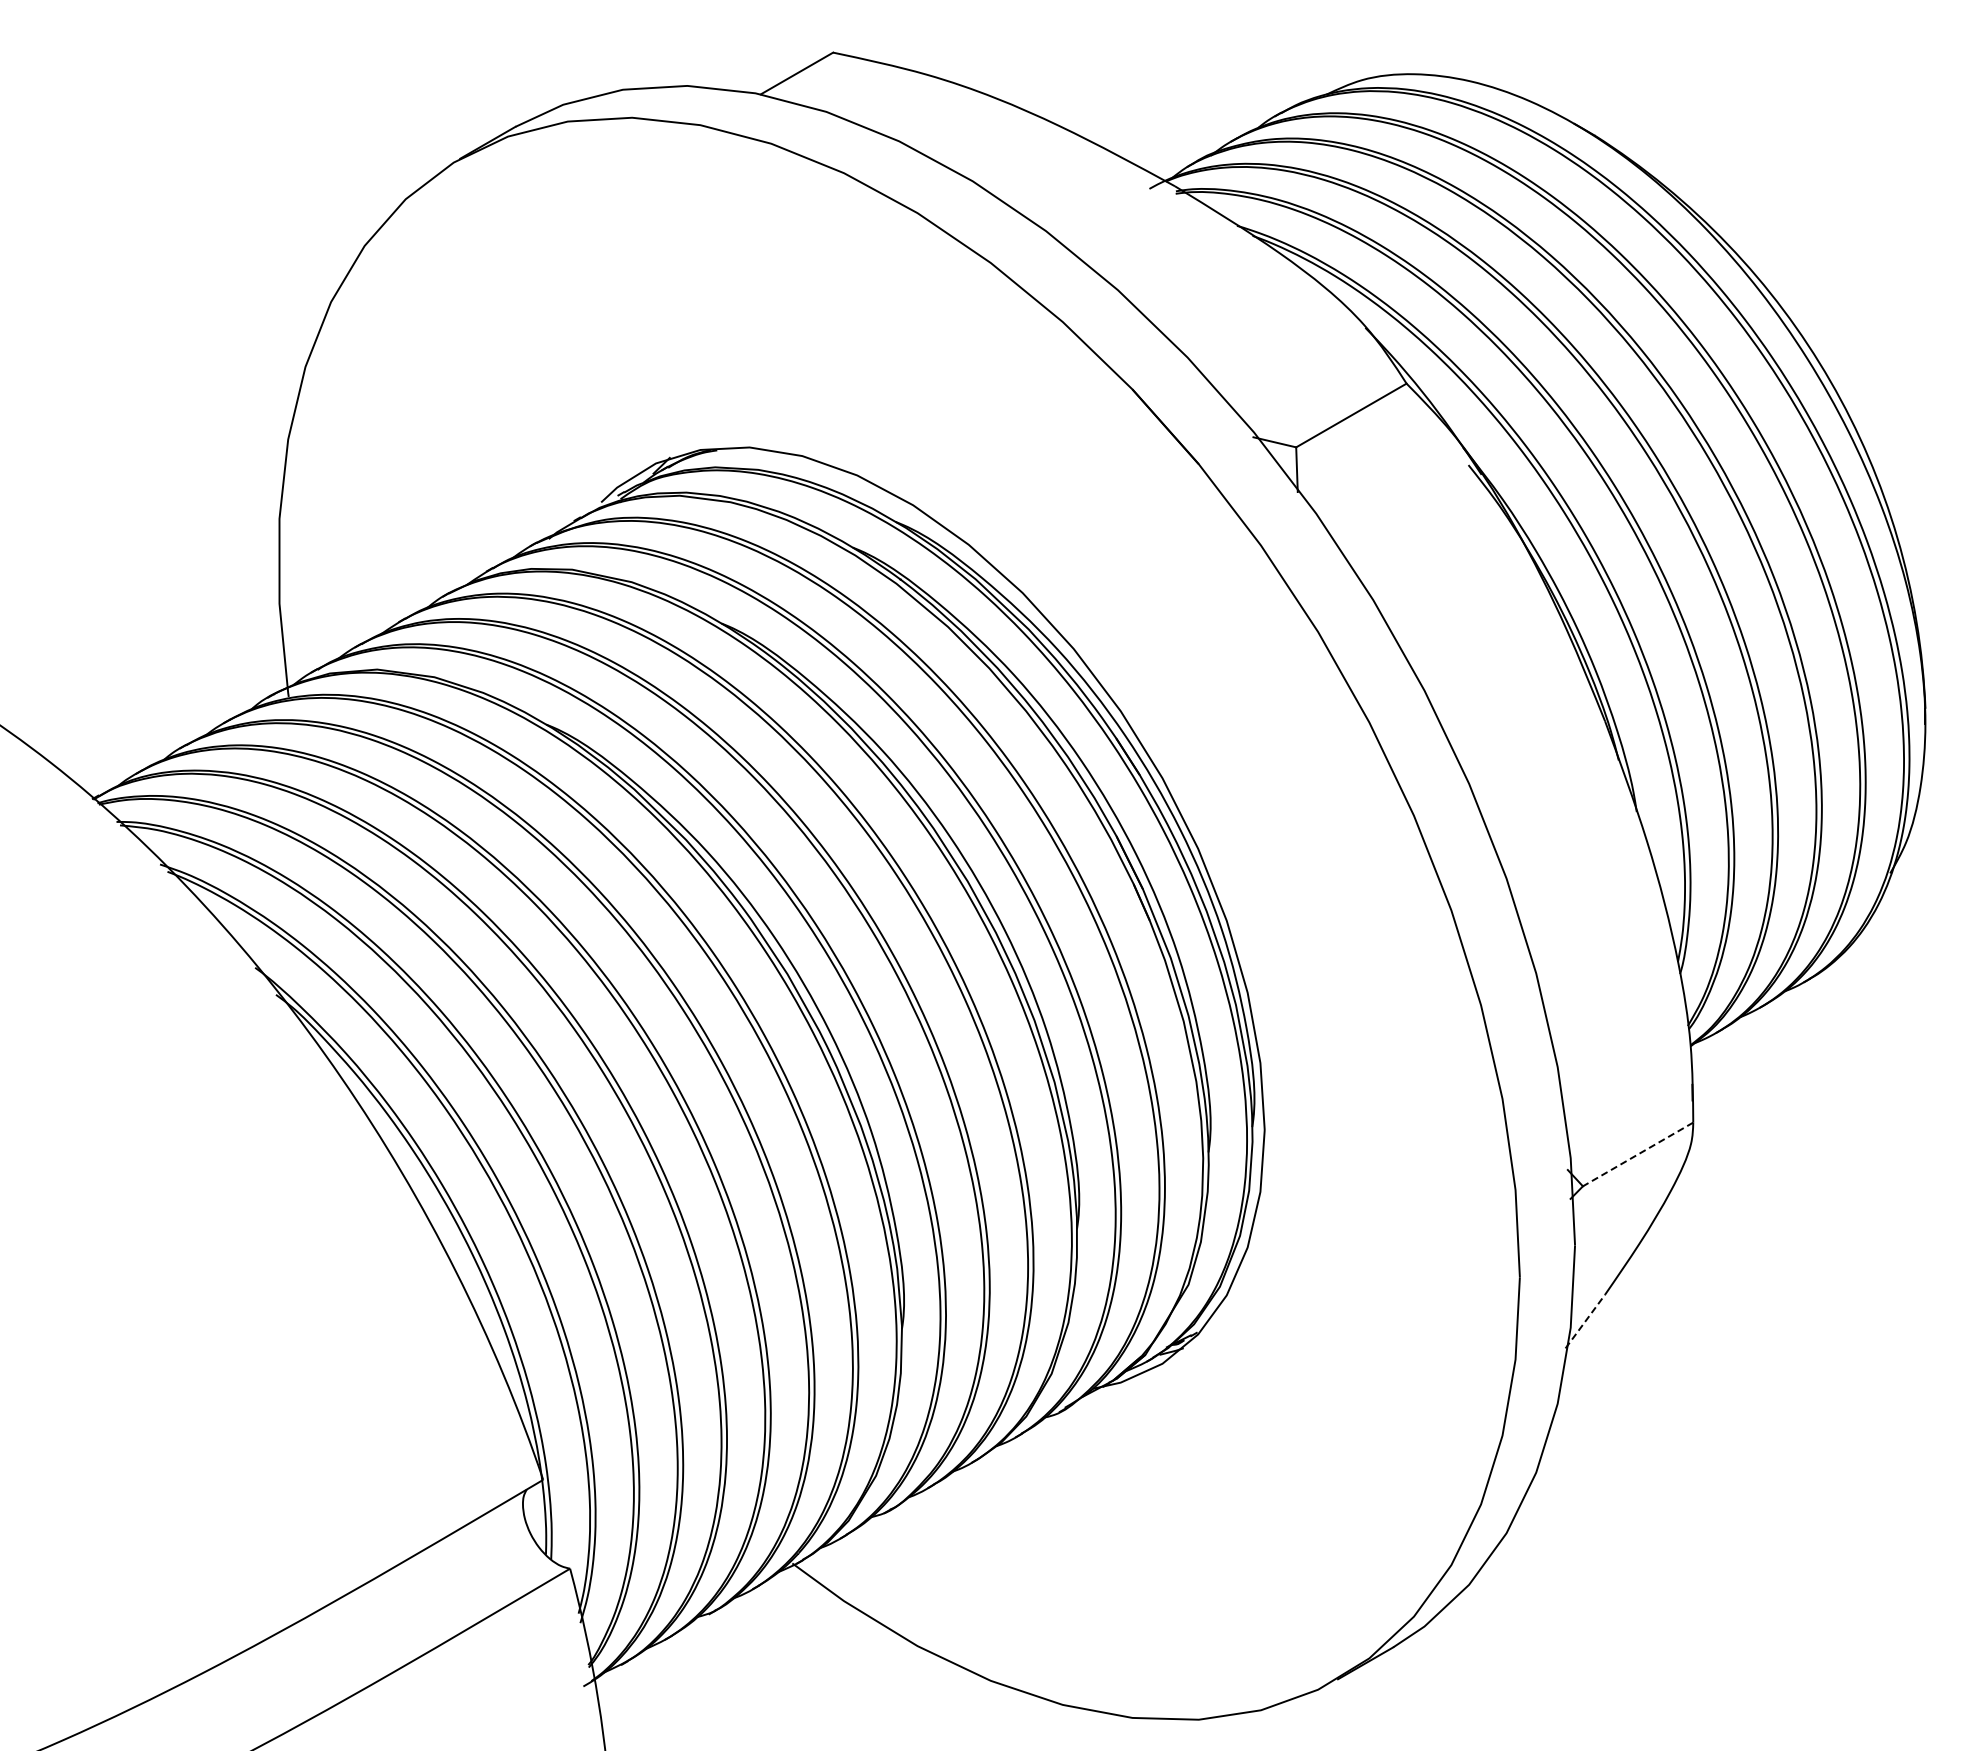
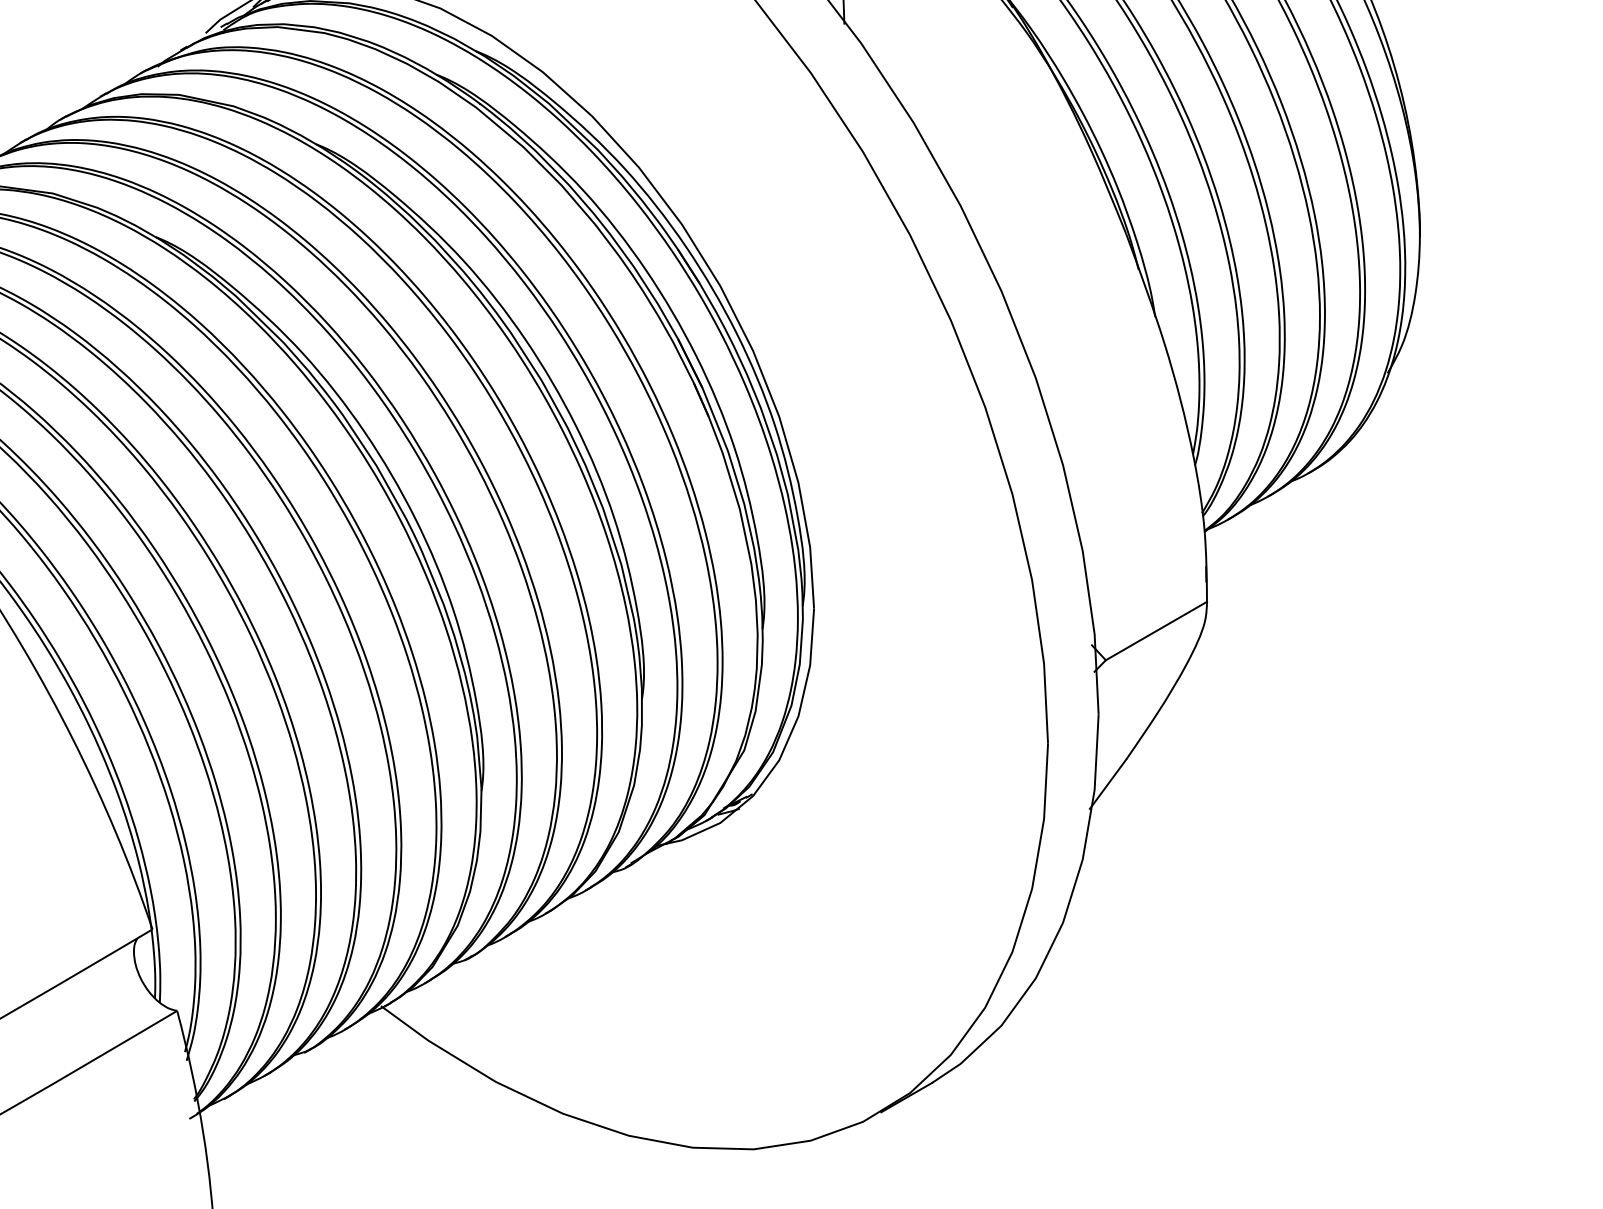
line: (1638, 1154) -> (1156, 631), dashed -> solid
line: (1585, 1321) -> (1108, 784), dashed -> solid

